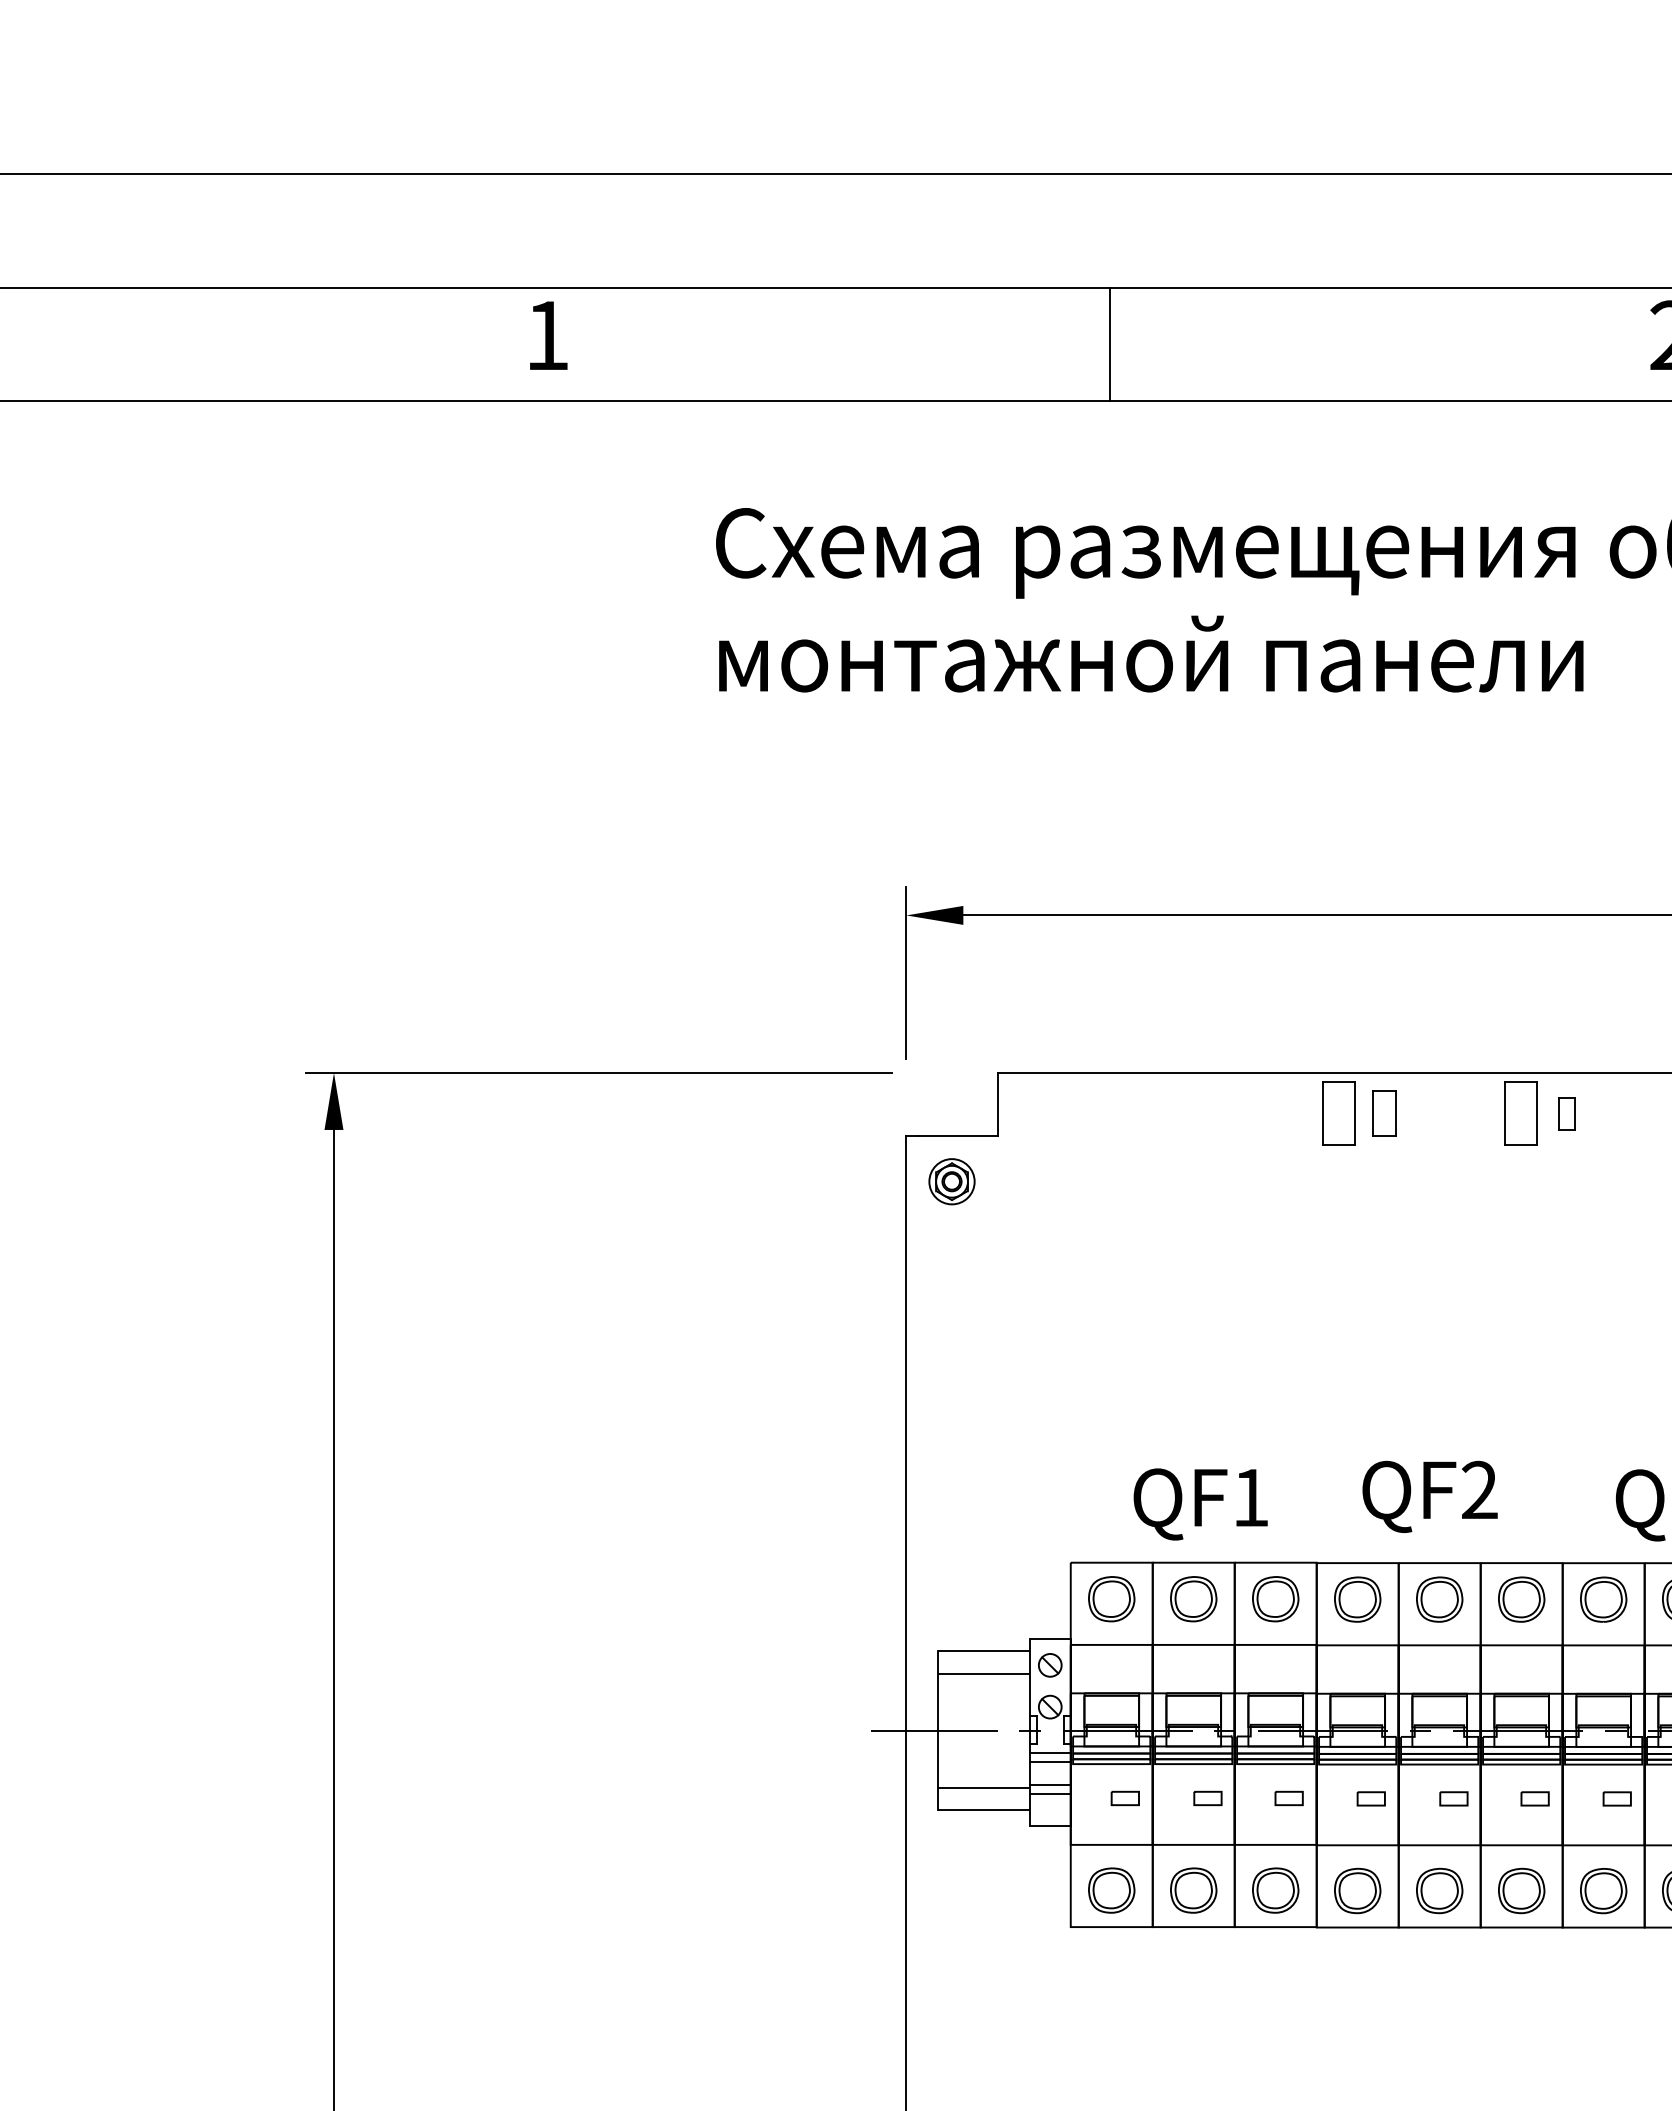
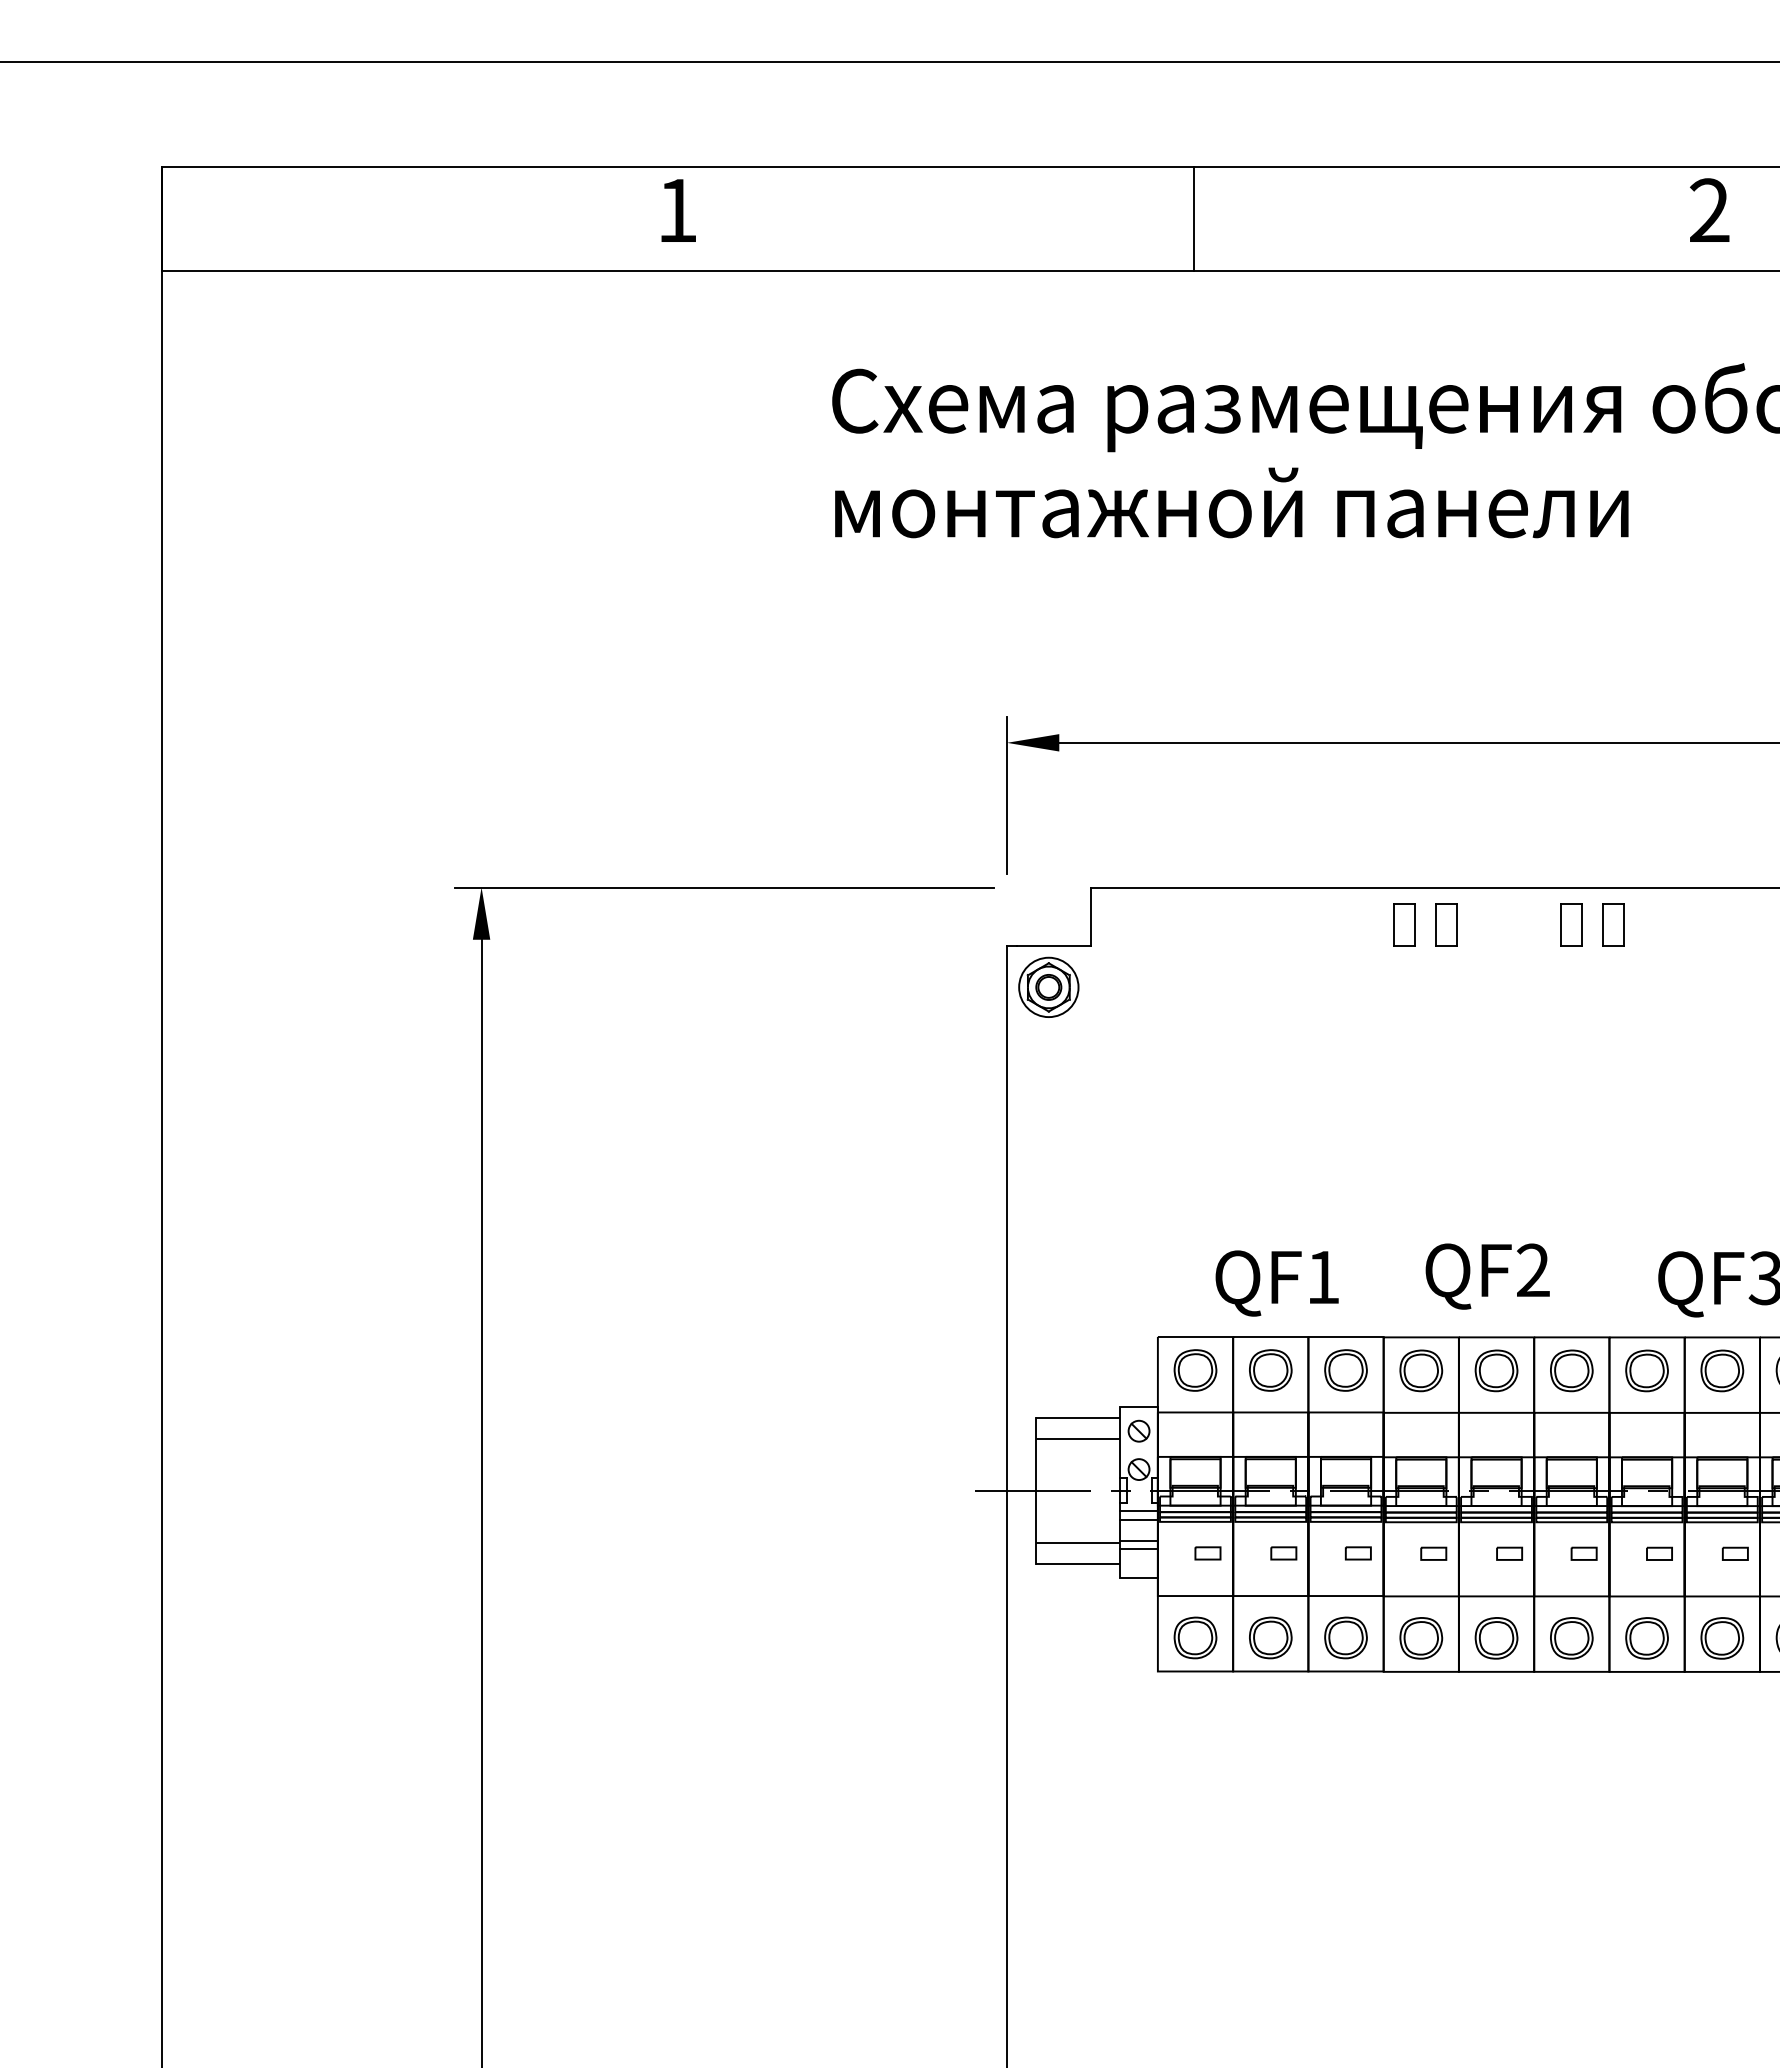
part: (1339, 1113) -> (1404, 924), size x0.71
part: (1521, 1113) -> (1571, 924), size x0.71
part: (1567, 1113) -> (1613, 924), size x1.43
part: (951, 1180) -> (1048, 986), size x1.43

